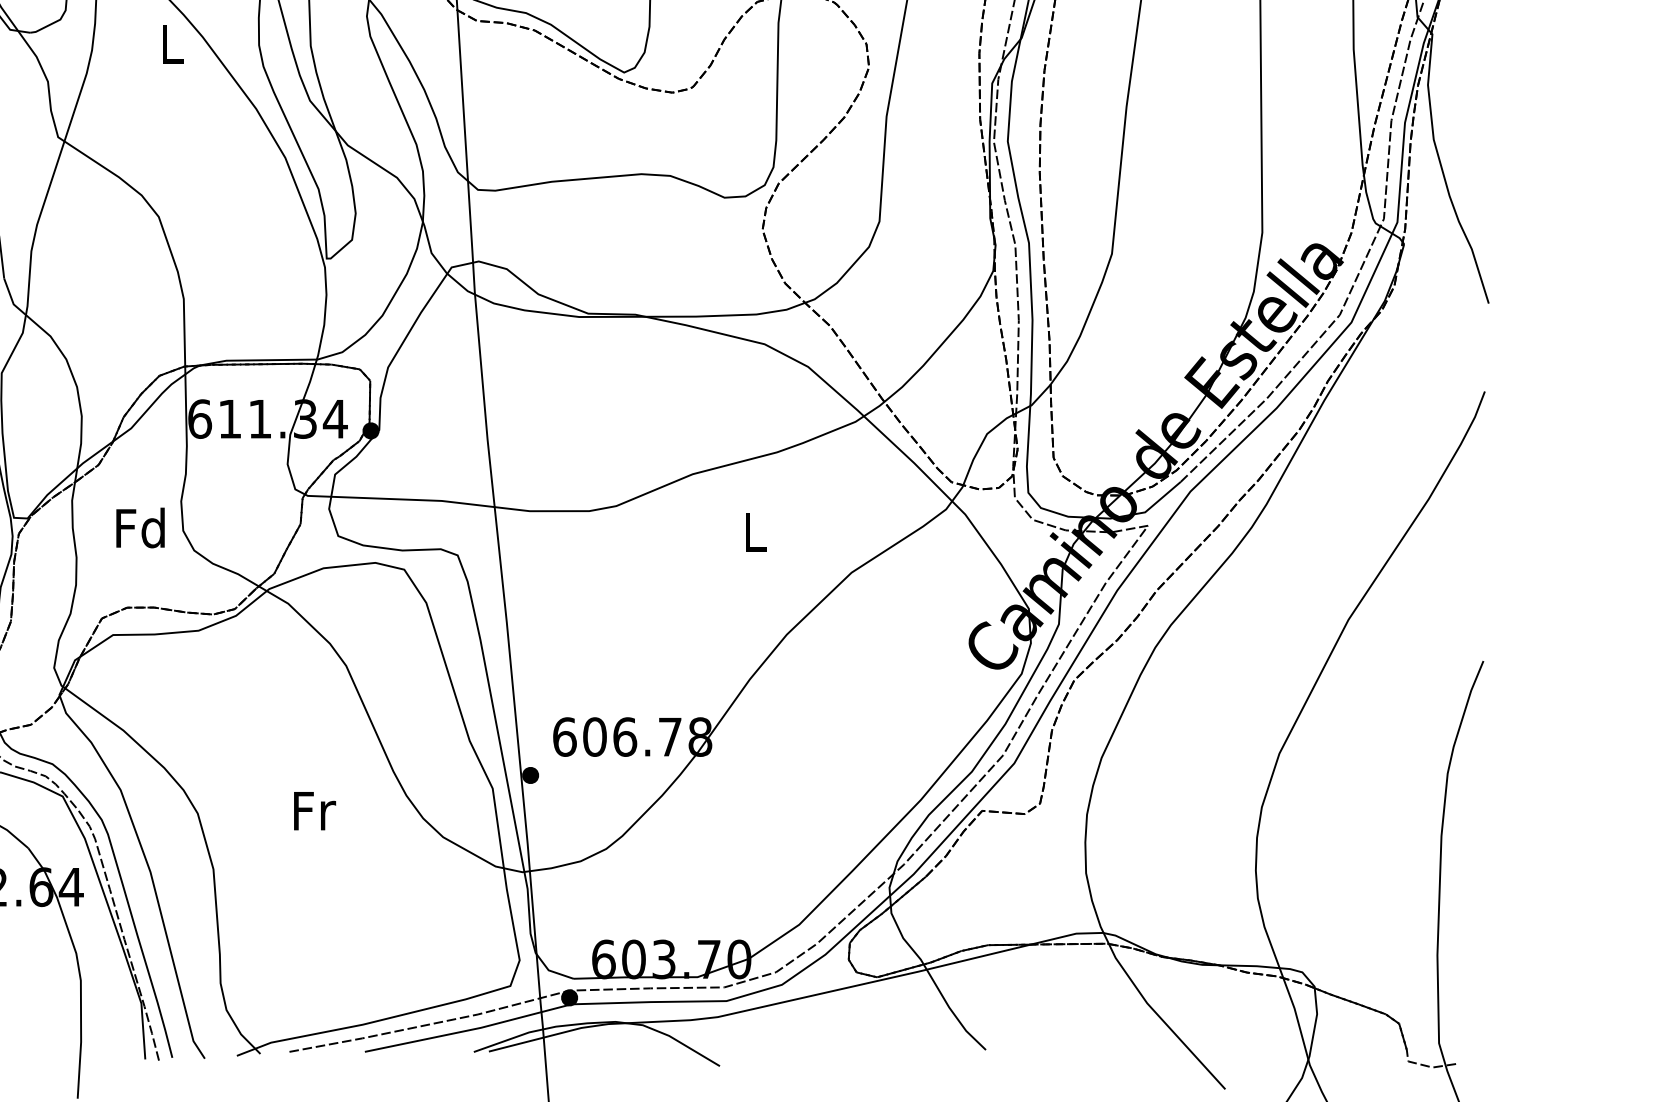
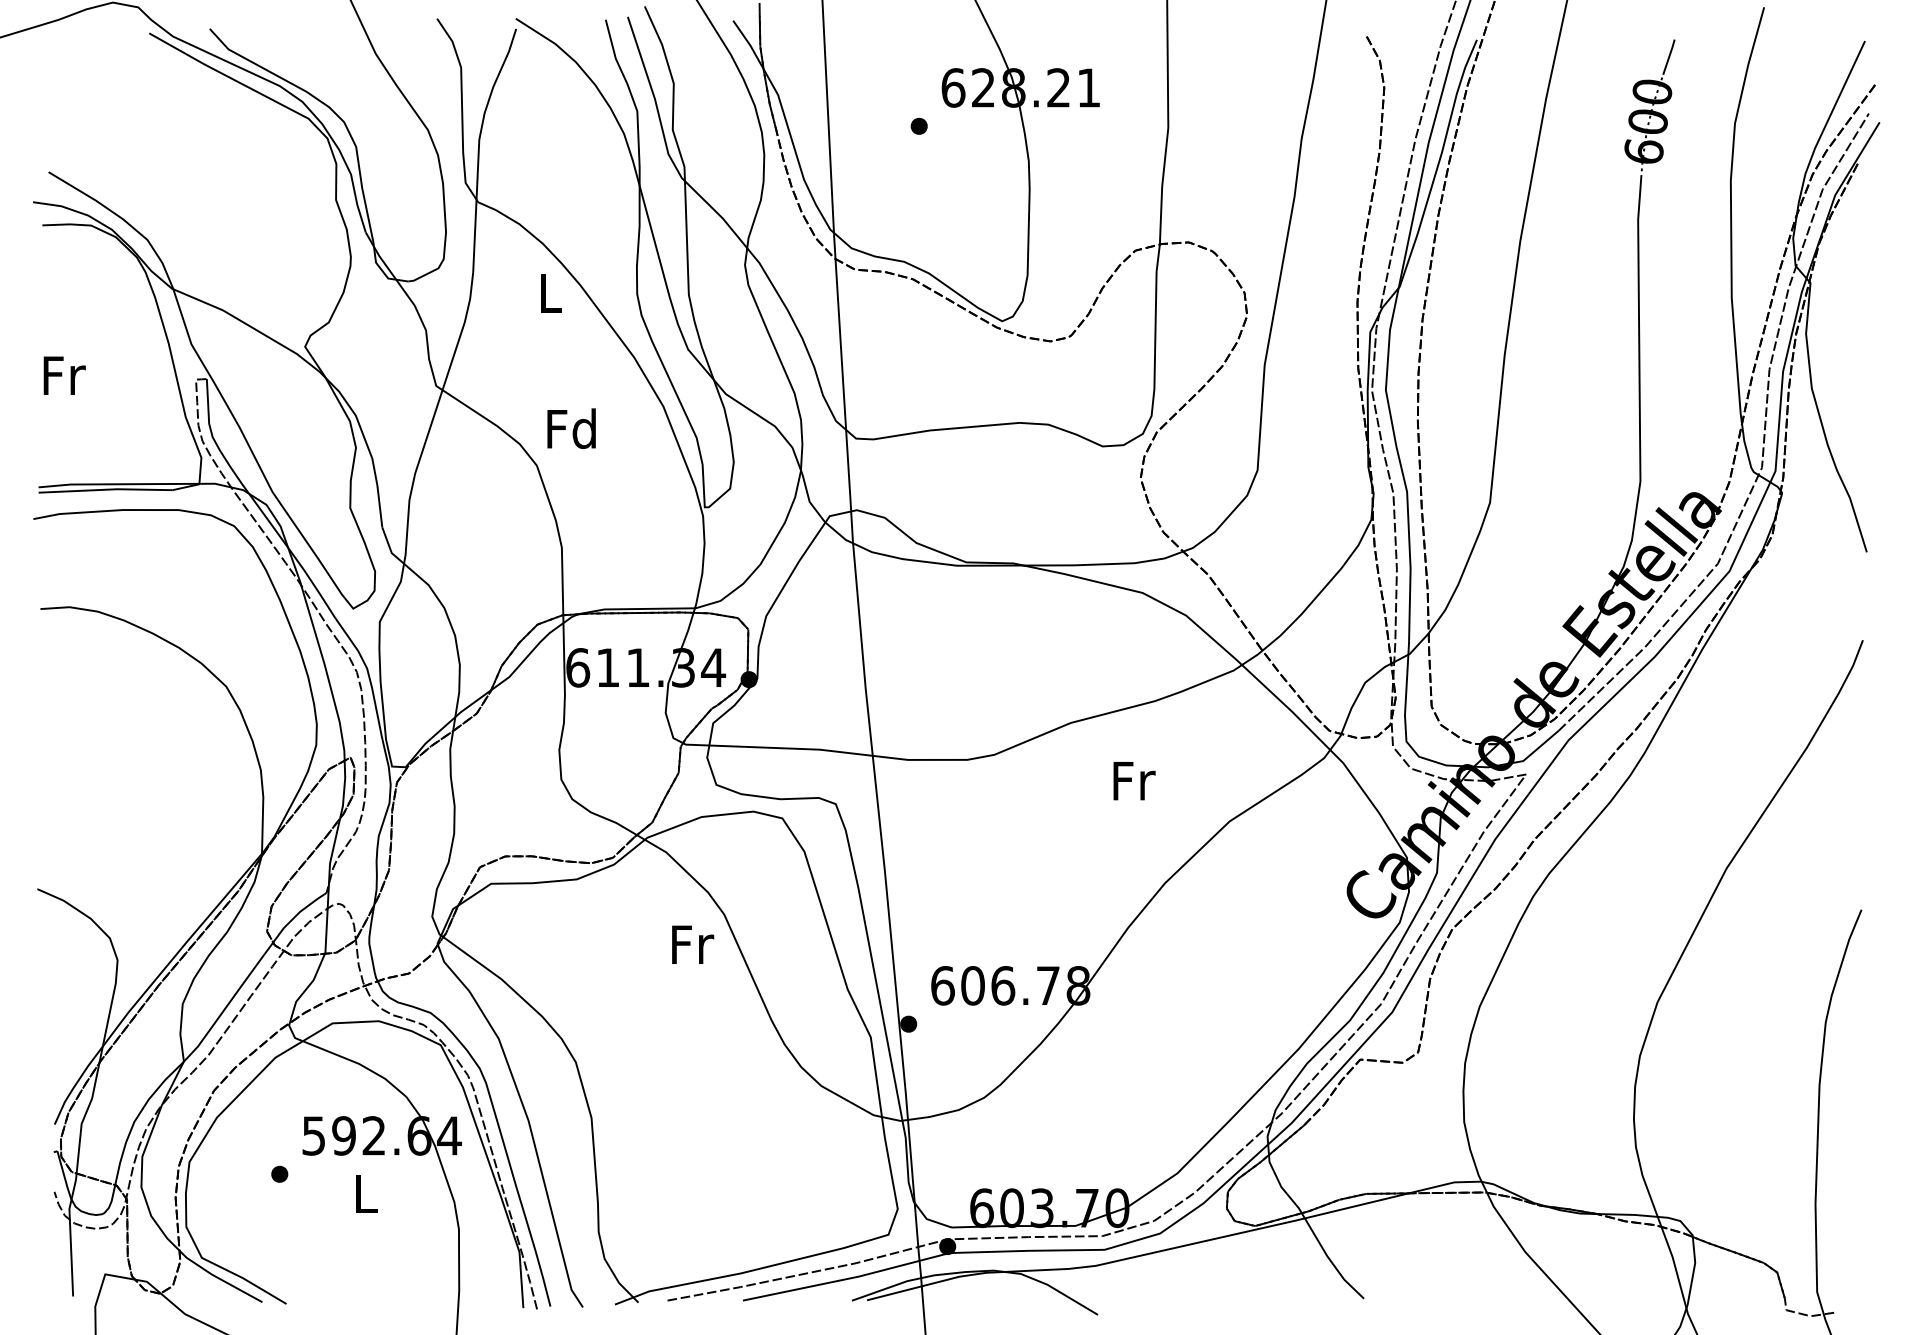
text: (140, 527) -> (571, 428), moved
text: (756, 532) -> (1134, 781), L -> Fr
text: (315, 810) -> (693, 944), moved

